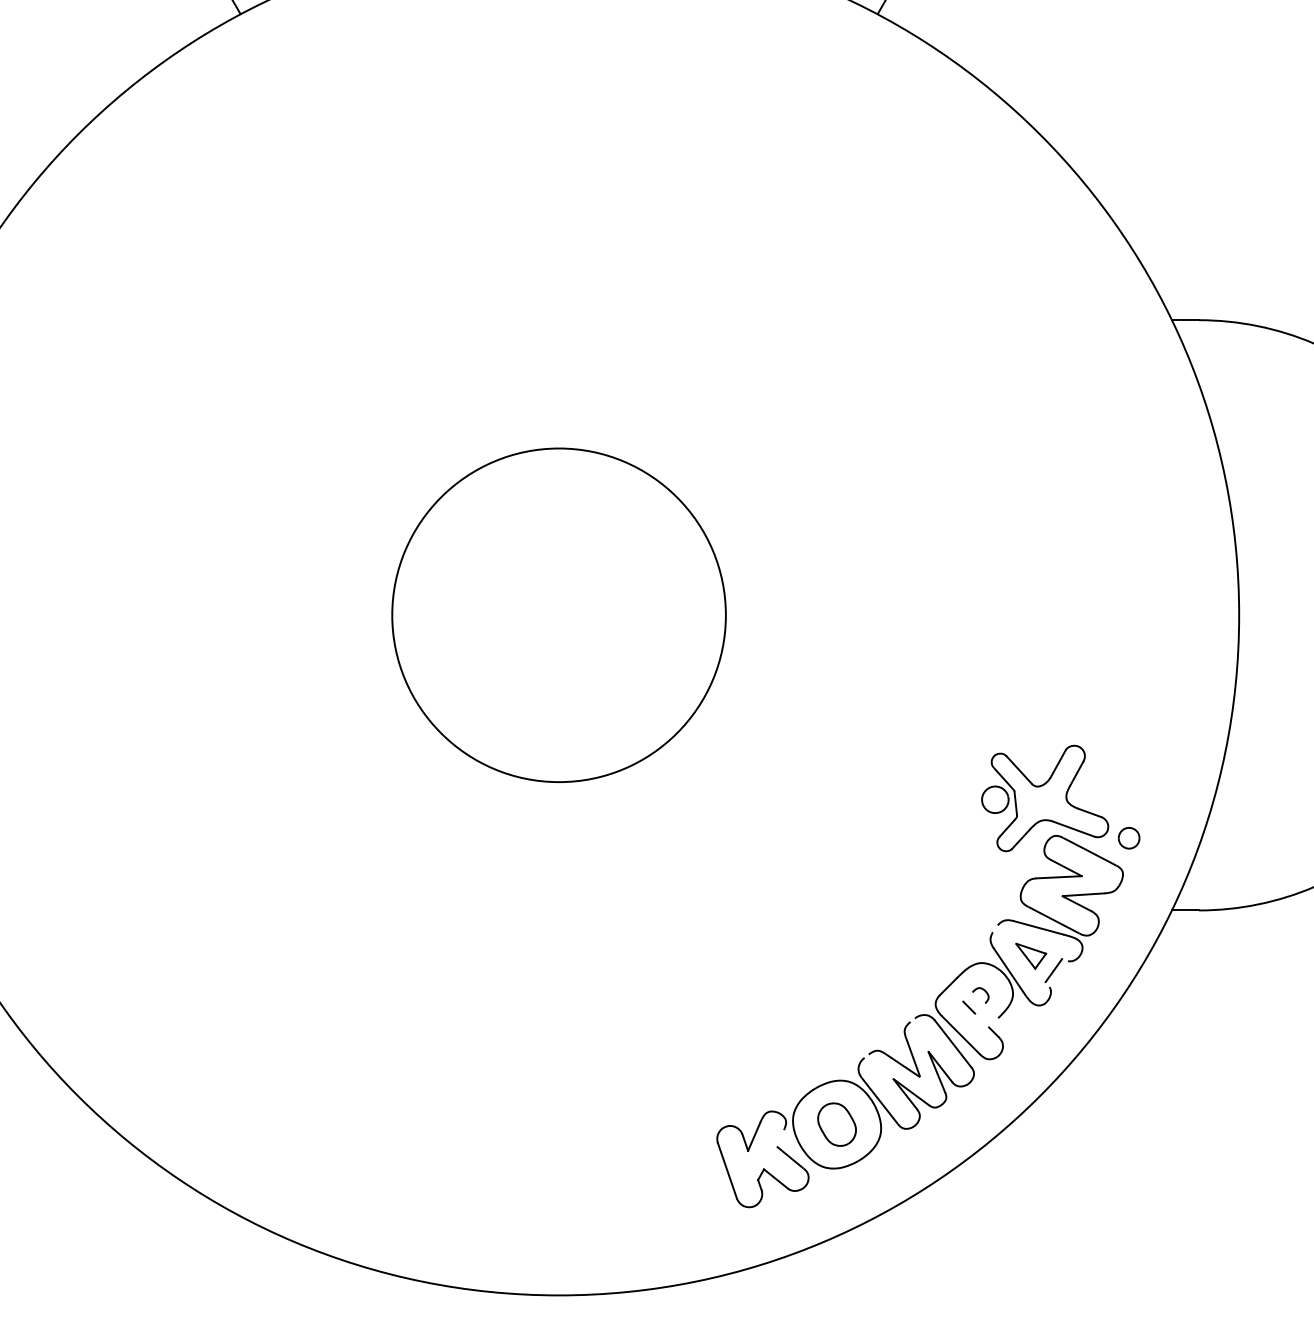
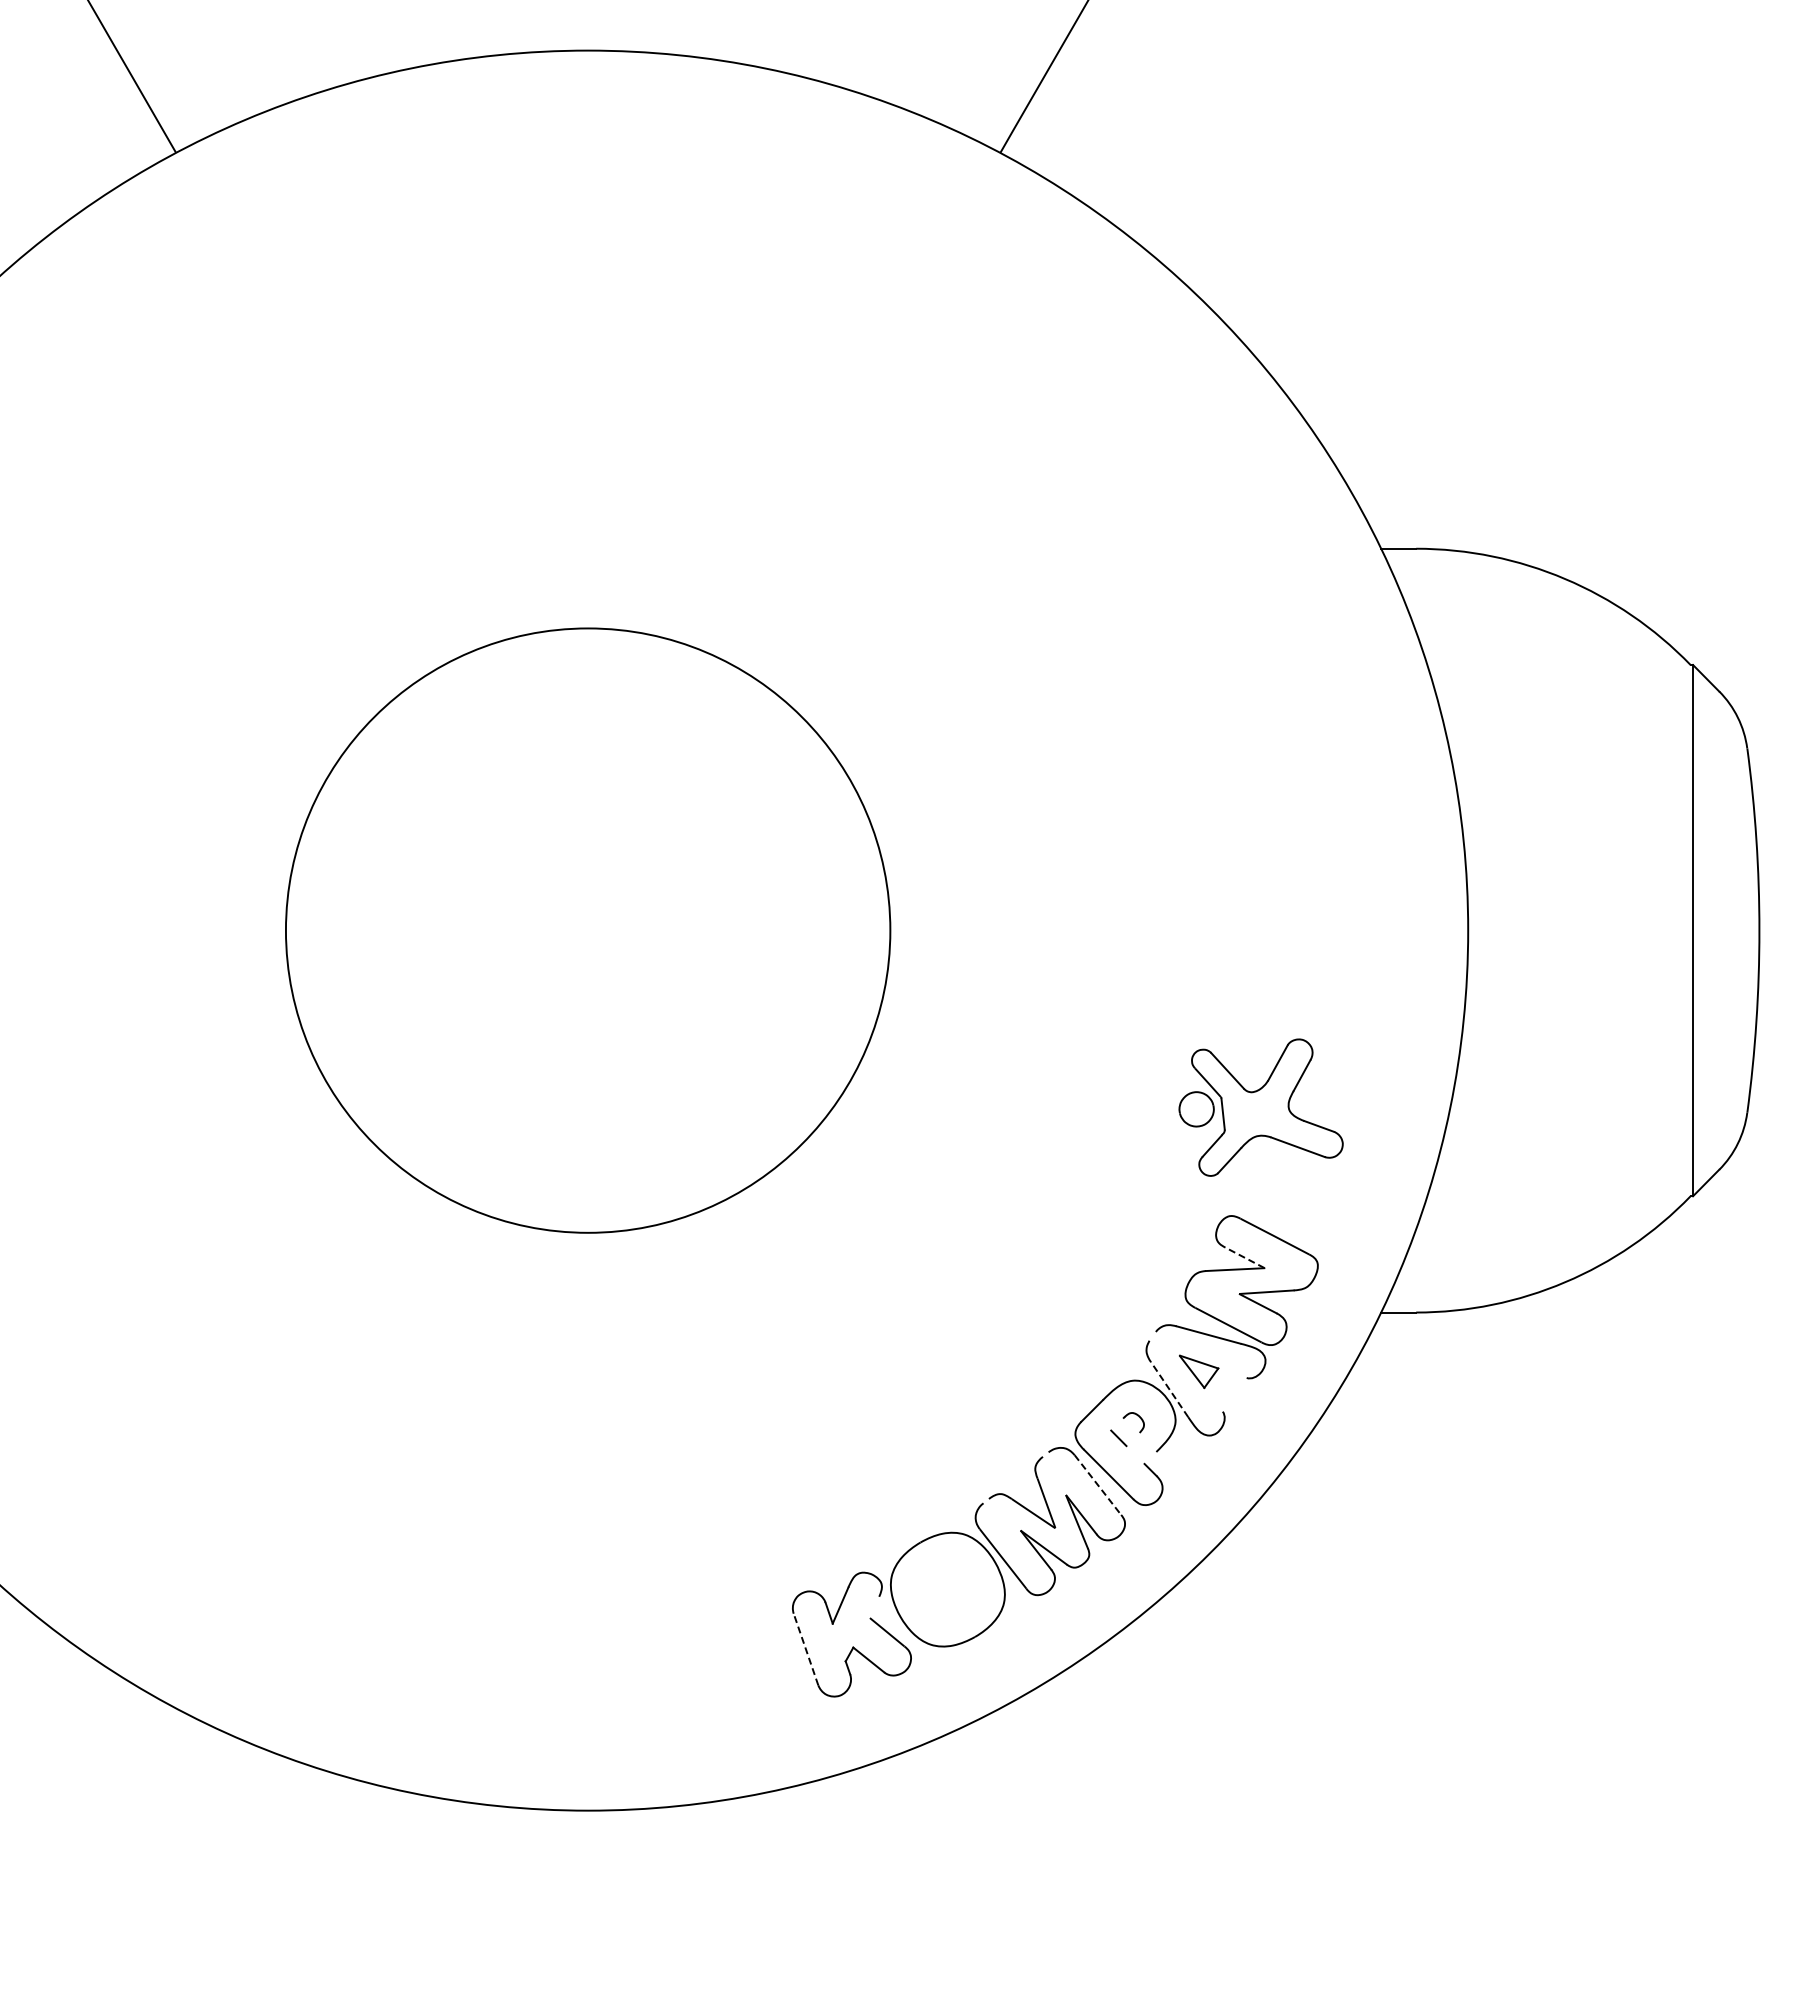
circle: (559, 615) -> (588, 930), size x1.4
part: (1044, 798) -> (1260, 1107), moved
part: (1128, 837) -> (1325, 1218), removed
line: (1066, 867) -> (1244, 1257), solid -> dashed
line: (1008, 969) -> (1169, 1389), solid -> dashed
line: (1053, 970) -> (1228, 1390), removed
line: (952, 1044) -> (1097, 1485), solid -> dashed
part: (836, 1124) -> (947, 1589), removed
line: (727, 1170) -> (806, 1649), solid -> dashed

